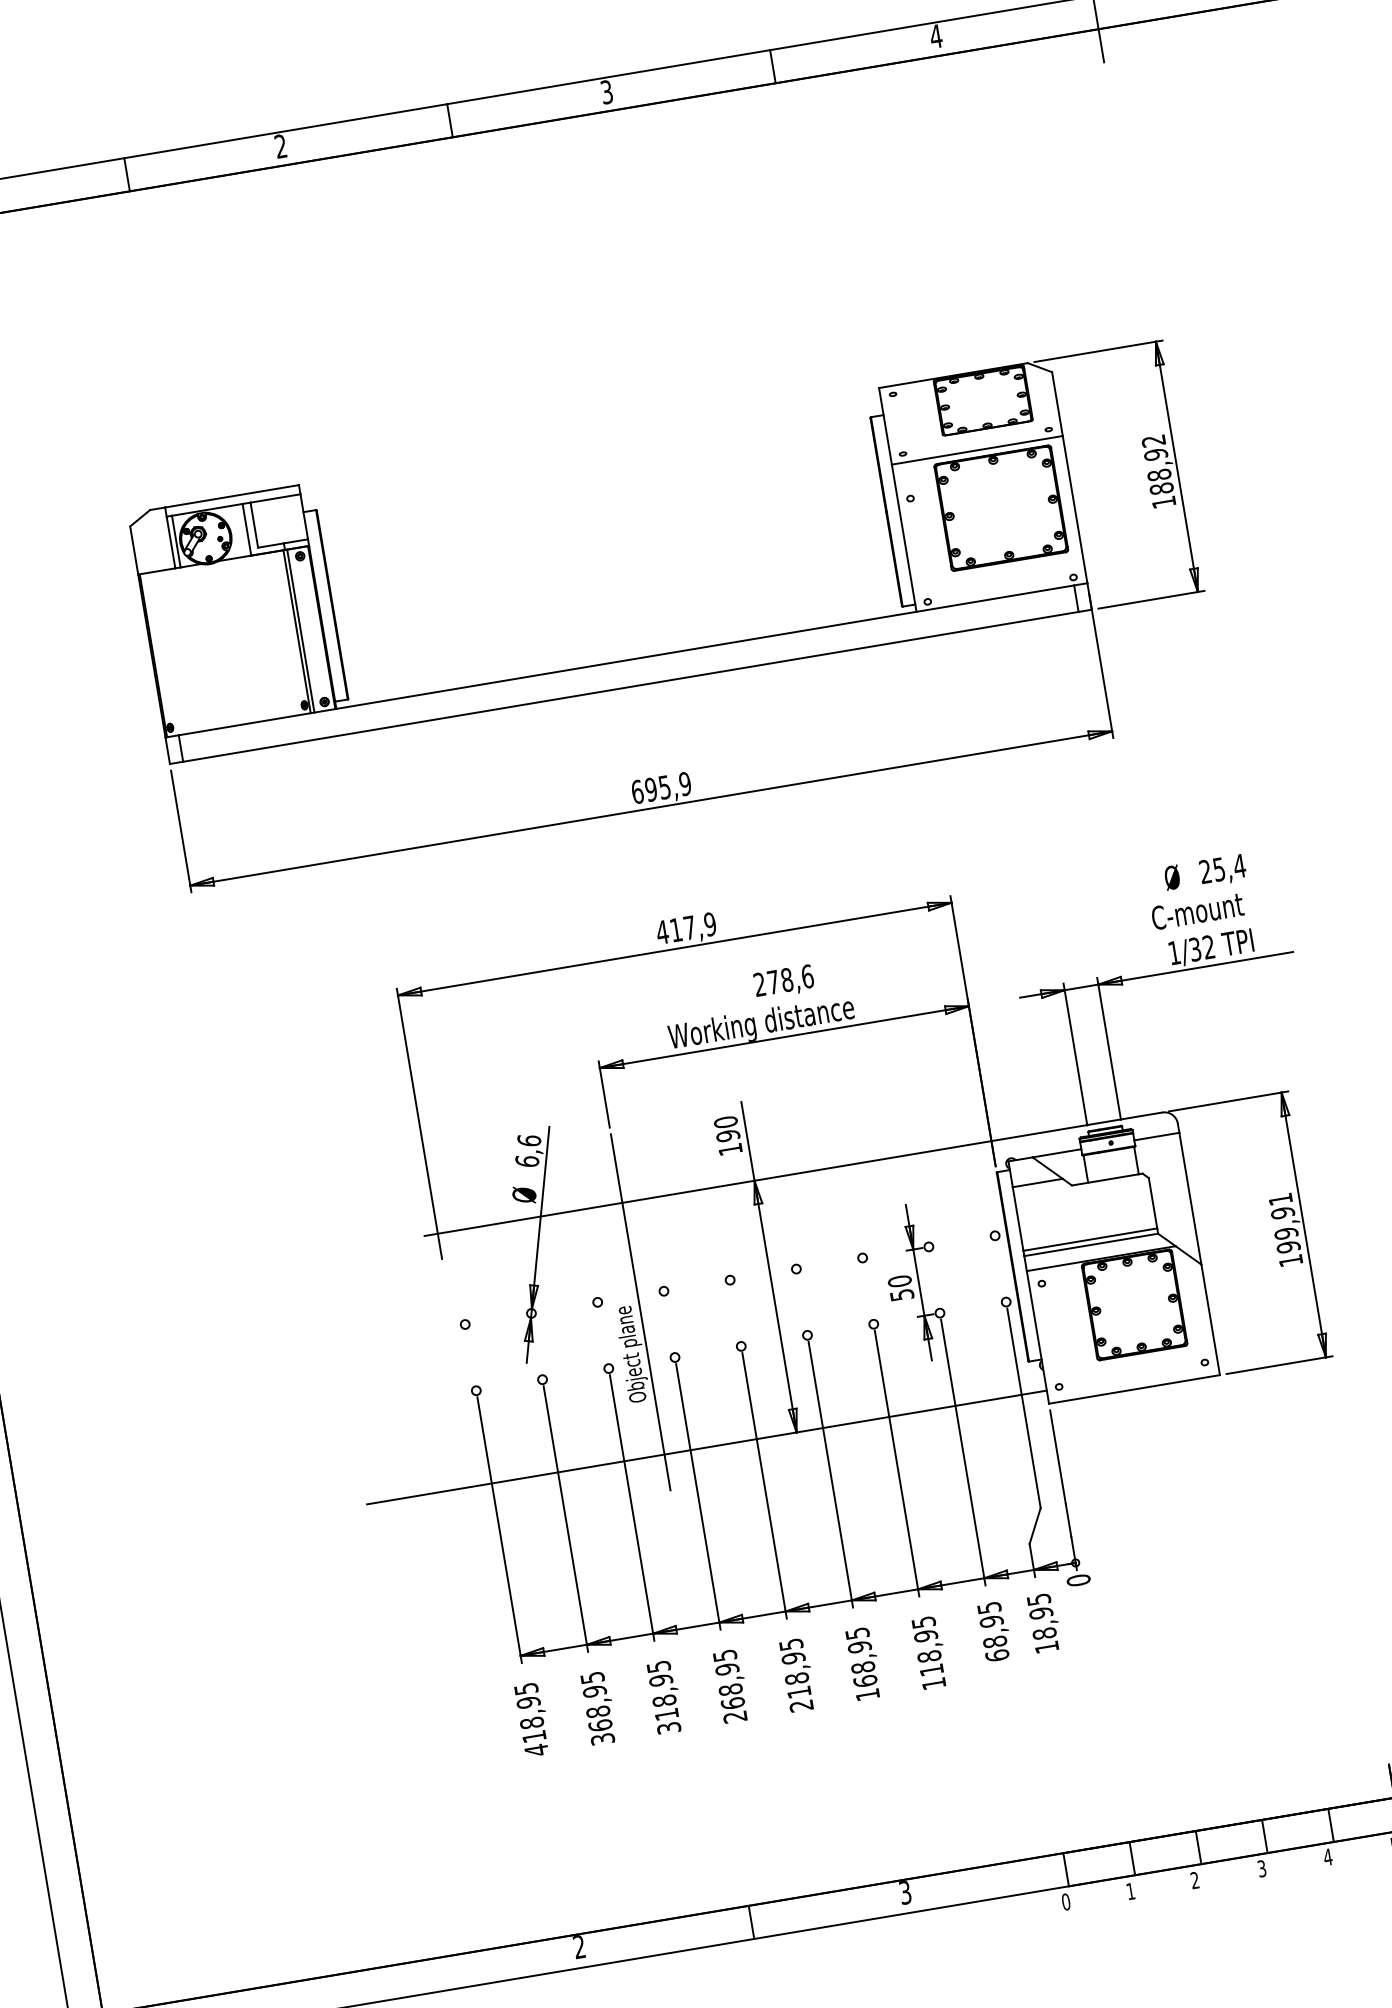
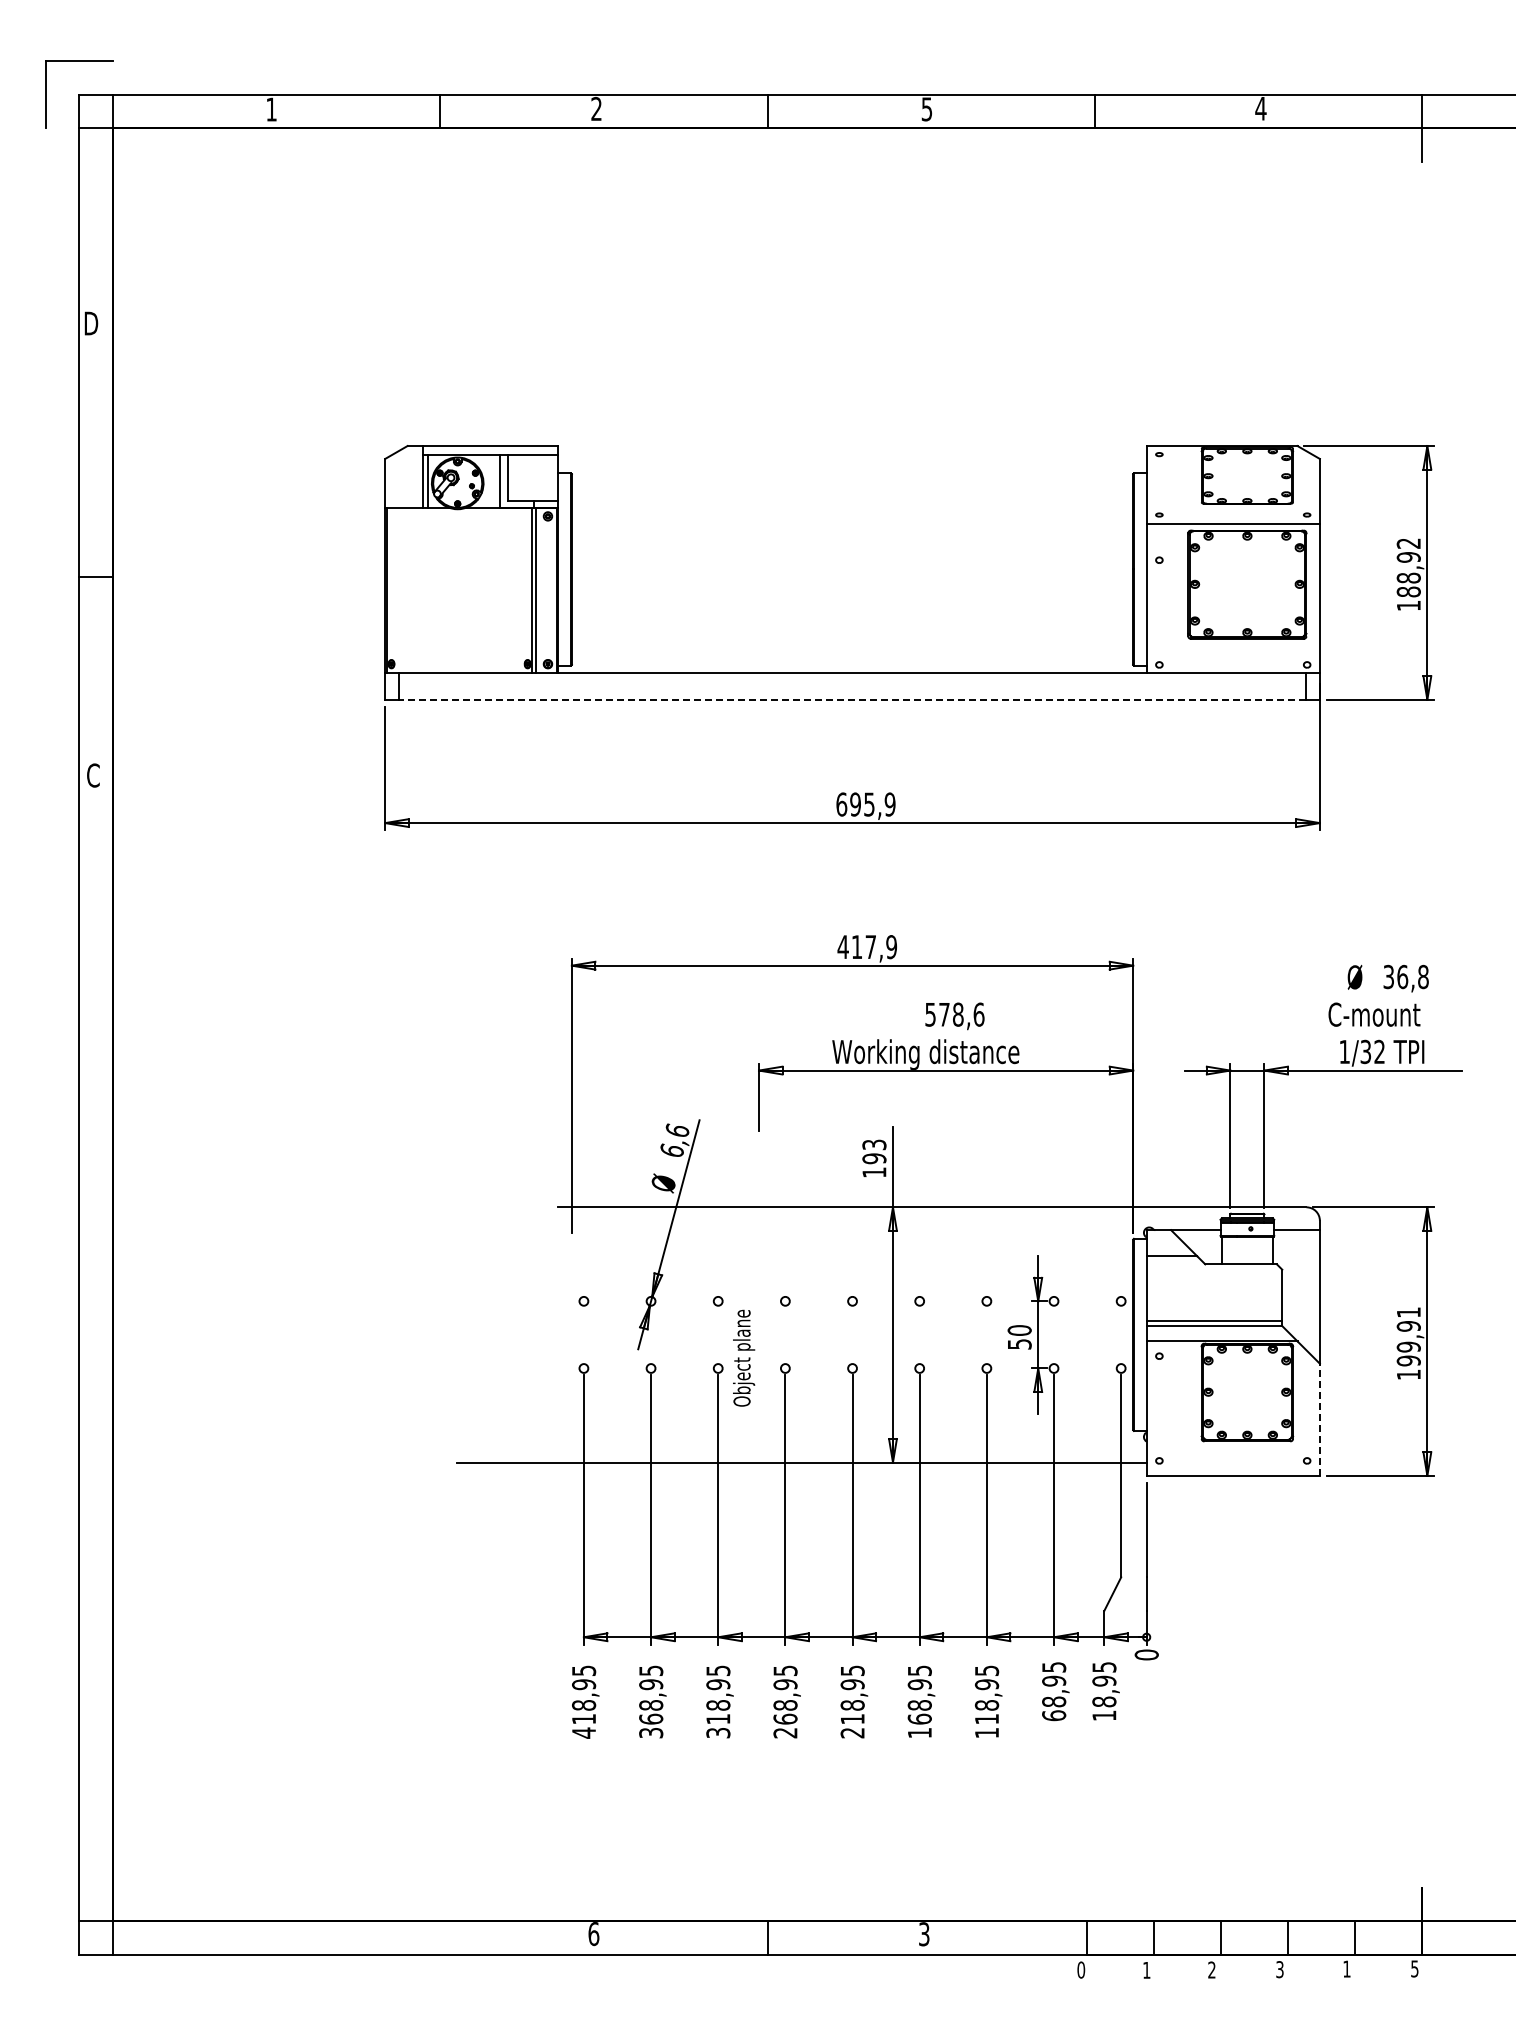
text: (607, 91) -> (927, 108), 3 -> 5
line: (630, 686) -> (852, 699), solid -> dashed
text: (1222, 868) -> (1406, 976), 25,4 -> 36,8
text: (759, 984) -> (930, 1014), 278,6 -> 578,6
text: (725, 1121) -> (874, 1144), 190 -> 193
line: (640, 1311) -> (758, 1317), removed
line: (1210, 1319) -> (1319, 1419), solid -> dashed
text: (1327, 1856) -> (1346, 1968), 4 -> 1
text: (579, 1947) -> (593, 1934), 2 -> 6

